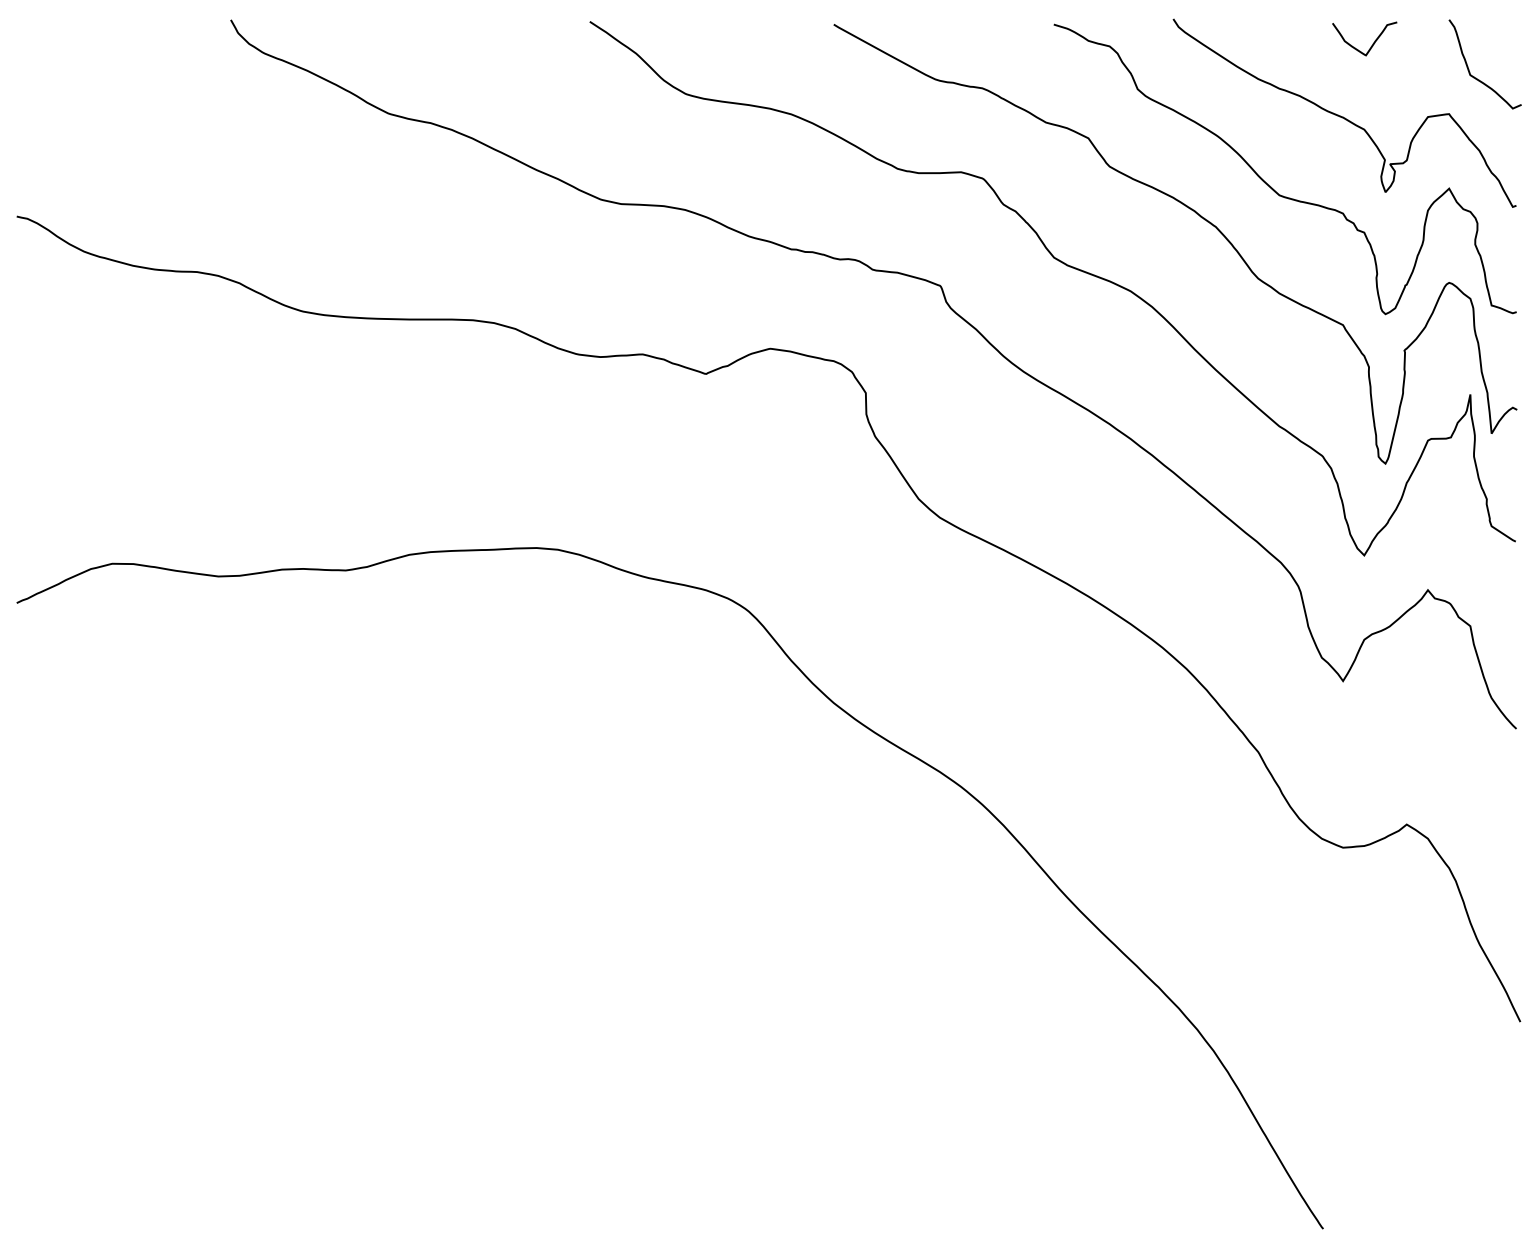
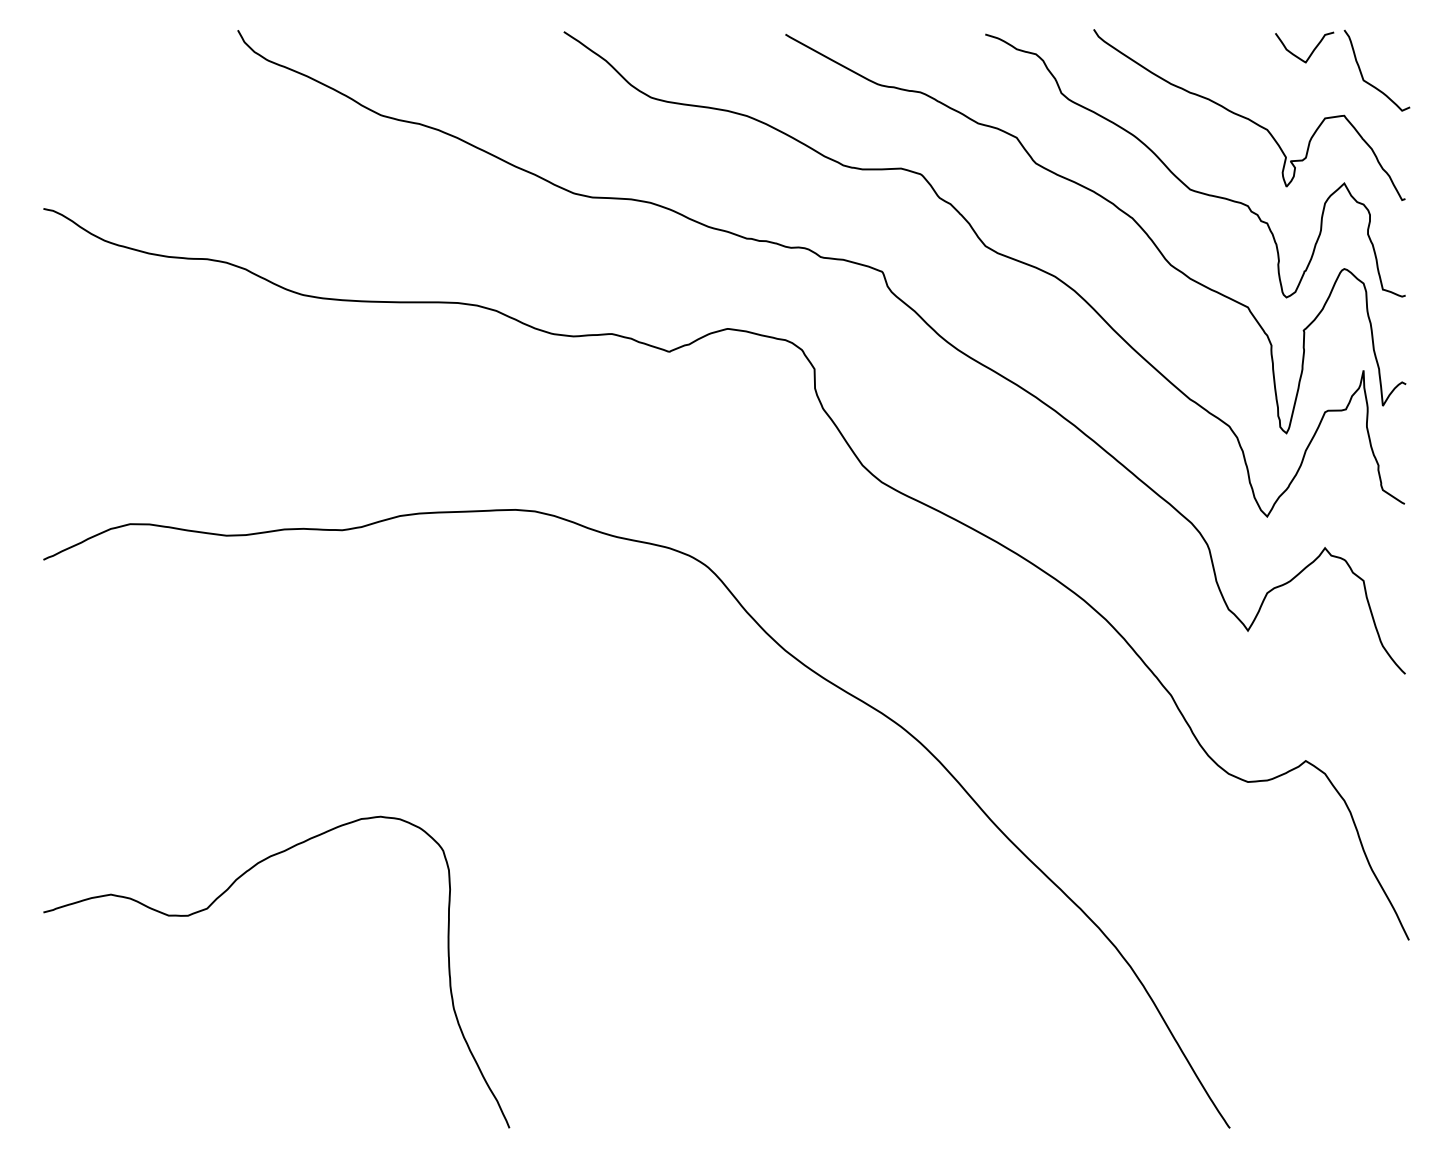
curve: (1371, 45) -> (1310, 53), moved
curve: (201, 983) -> (211, 905), added

